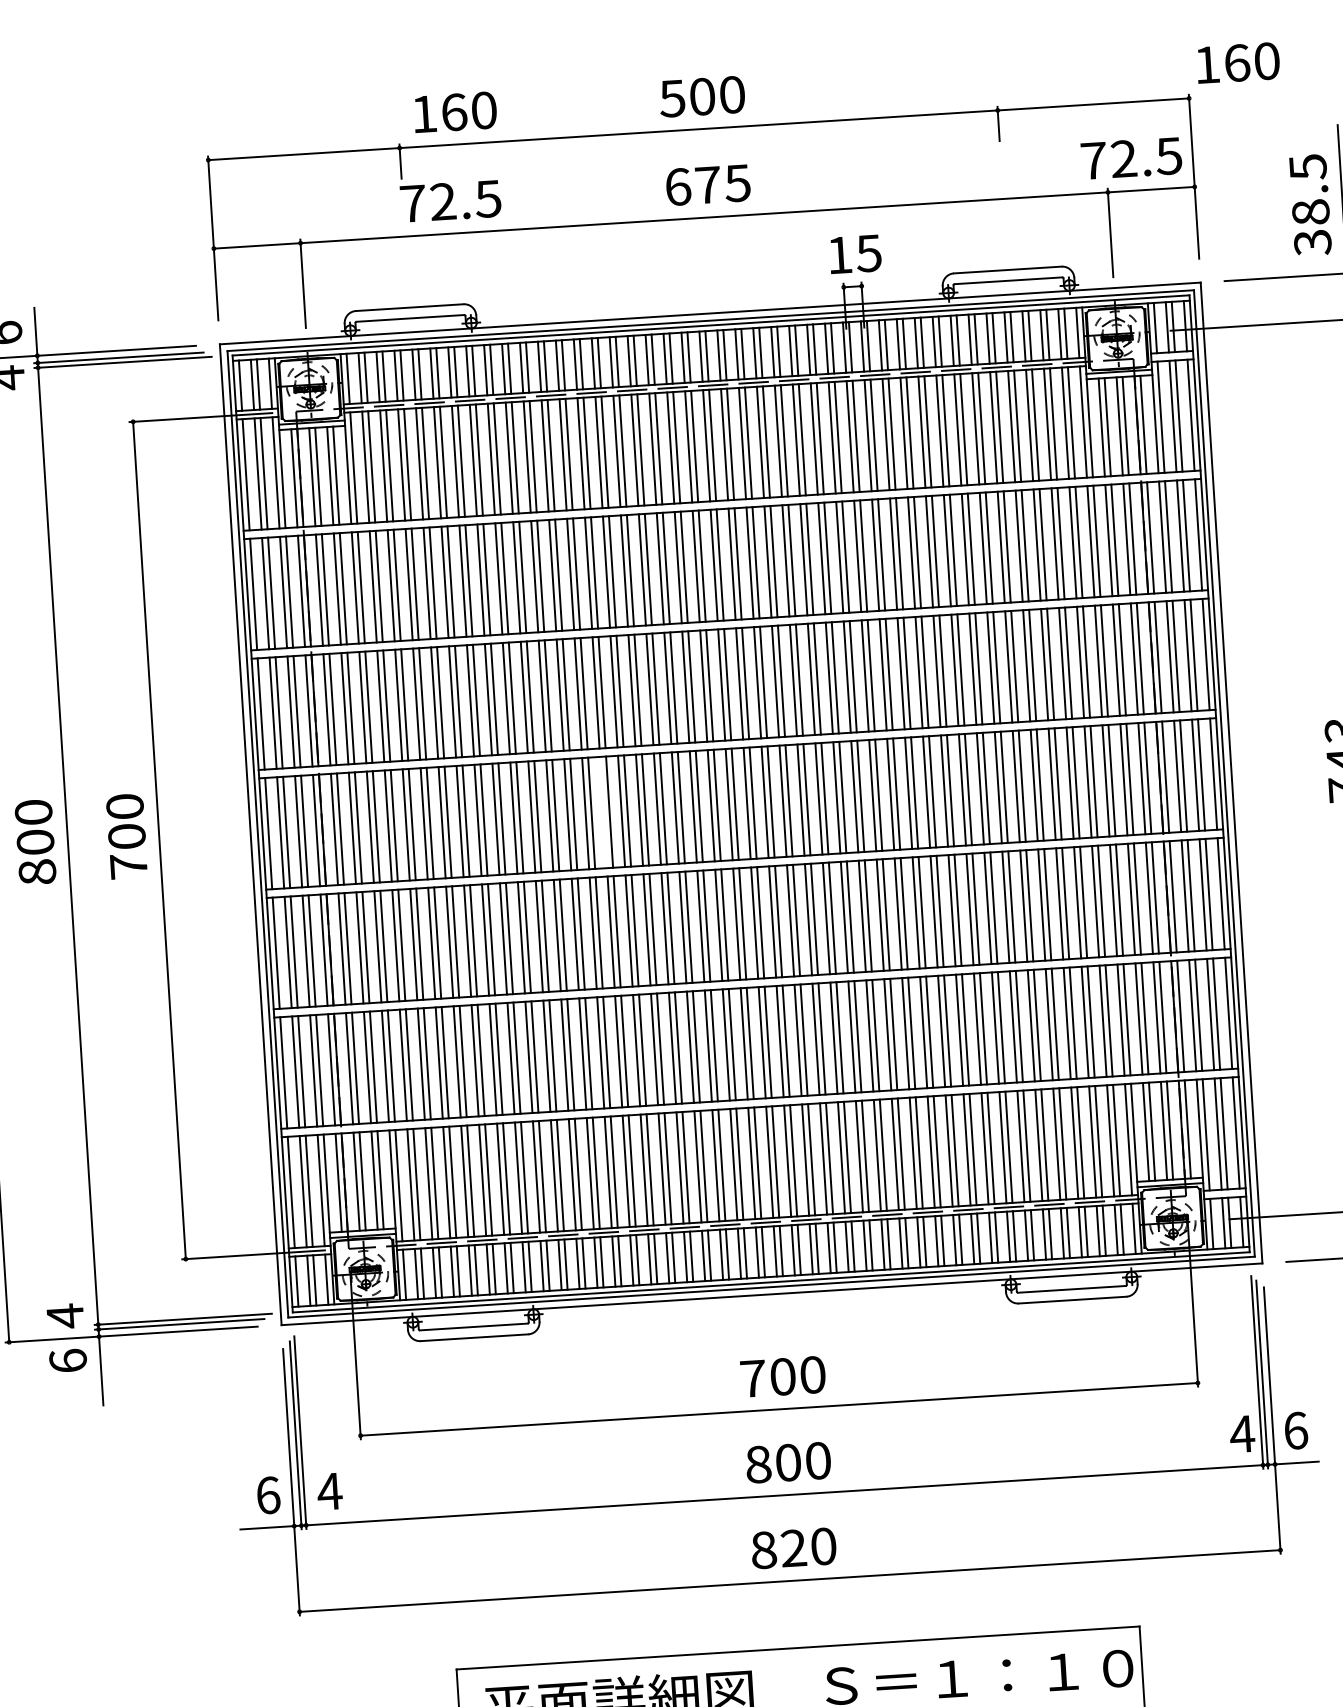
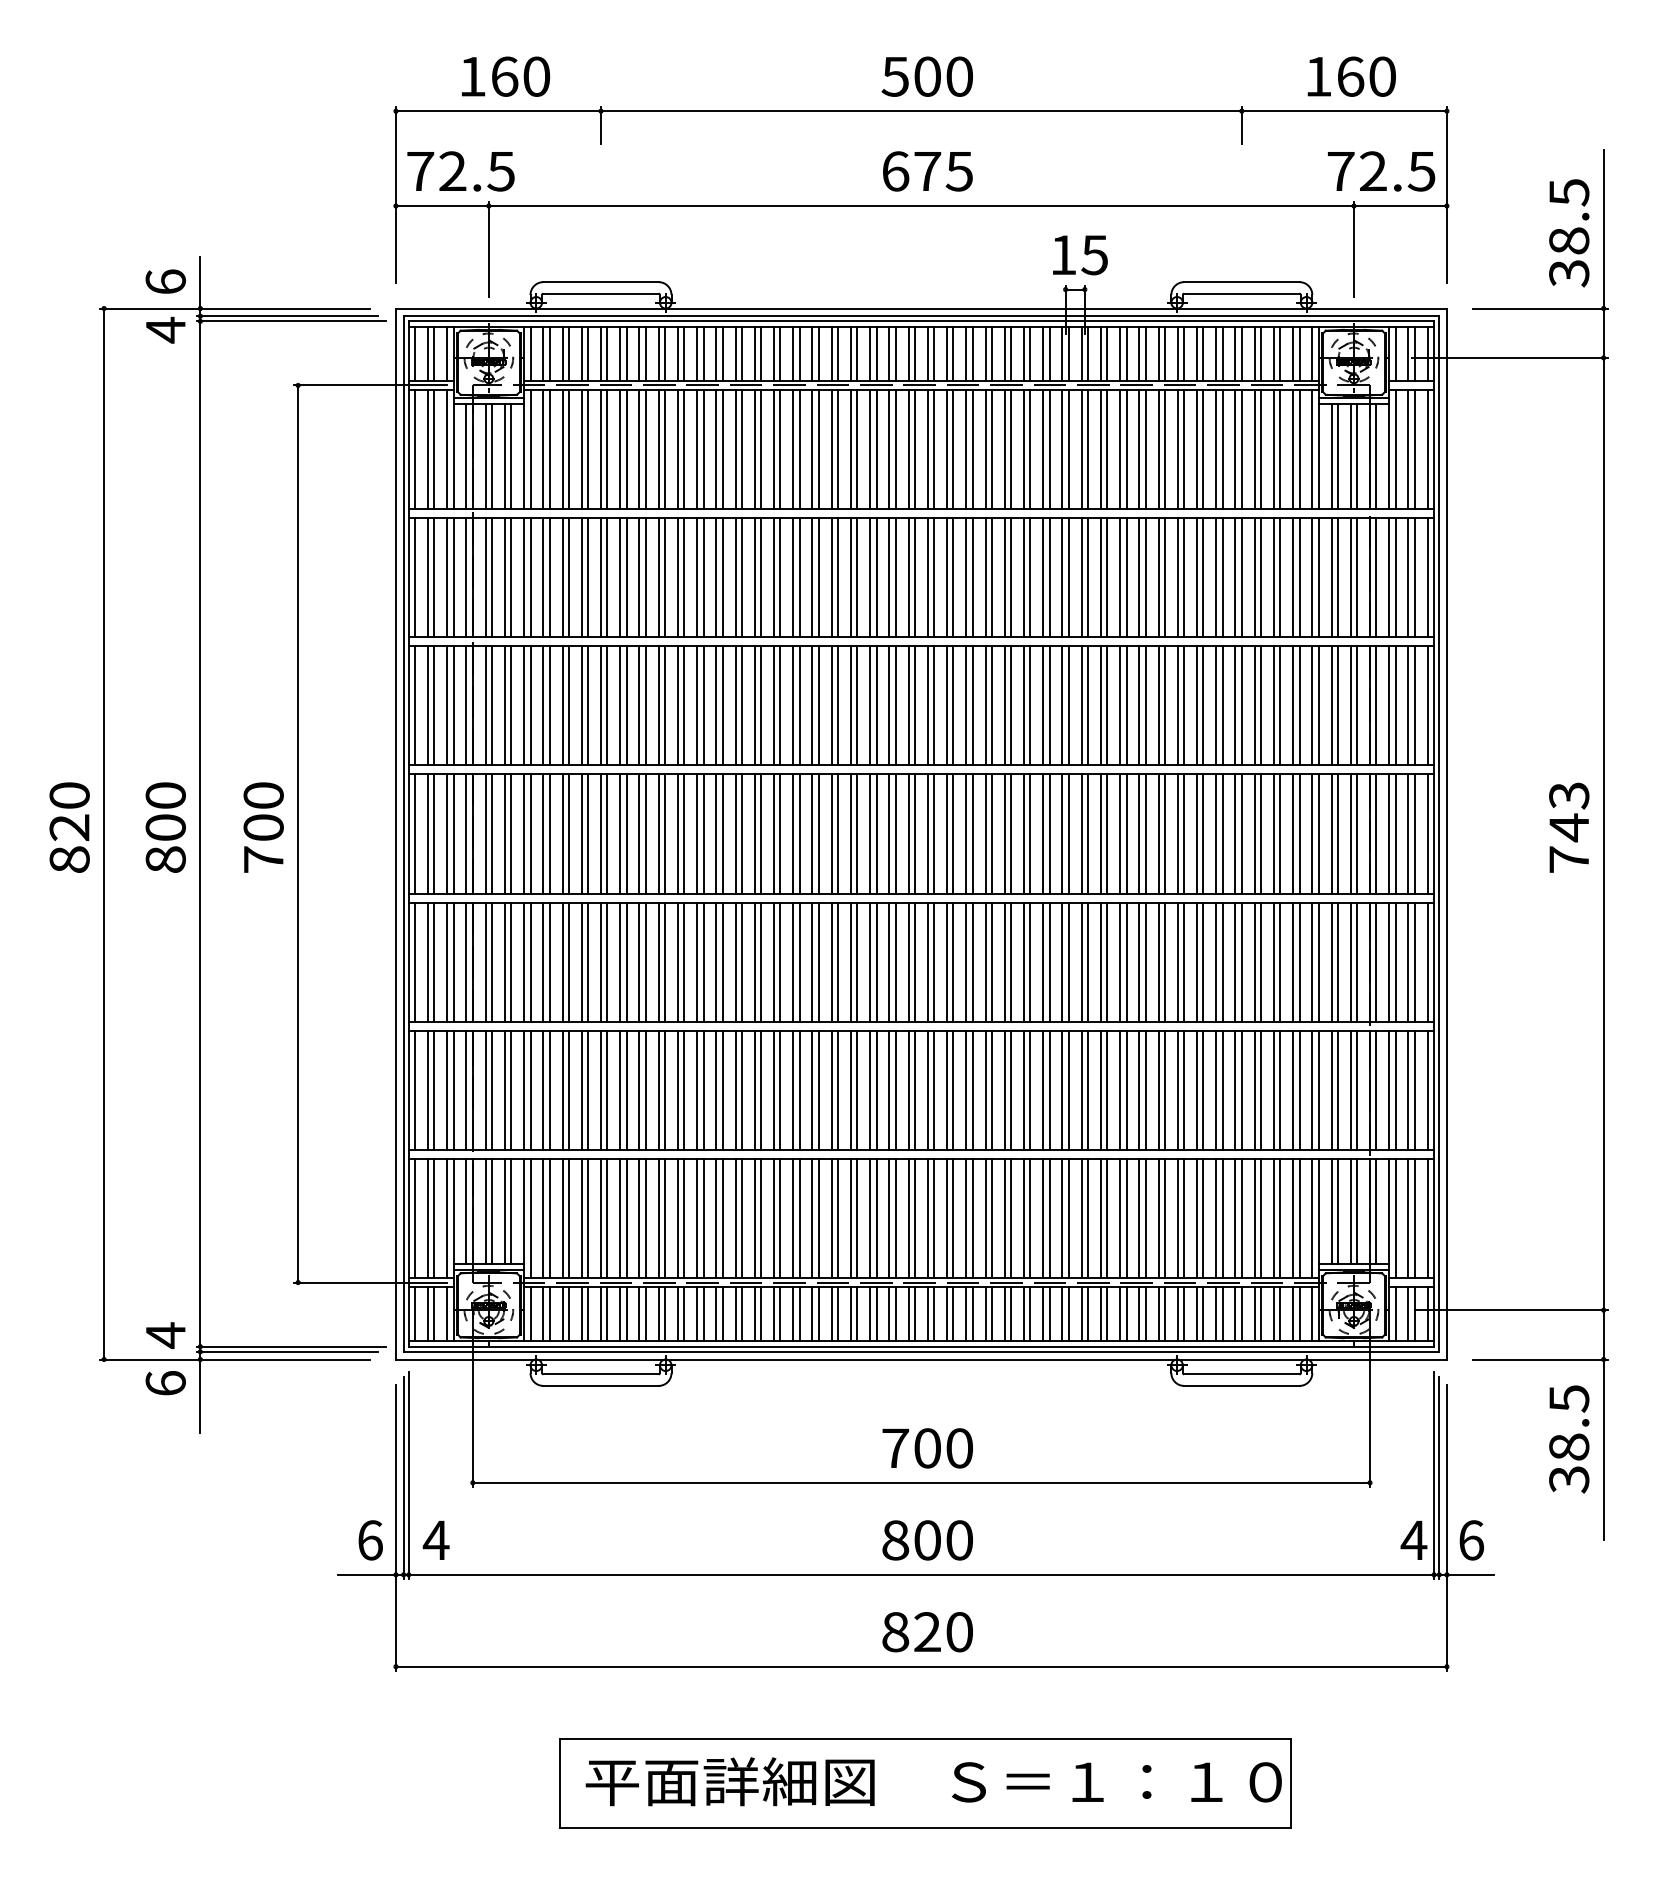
text: (1238, 62) -> (1351, 76), moved
text: (455, 112) -> (506, 76), moved
text: (450, 201) -> (460, 171), moved
line: (604, 812) -> (774, 833), added

